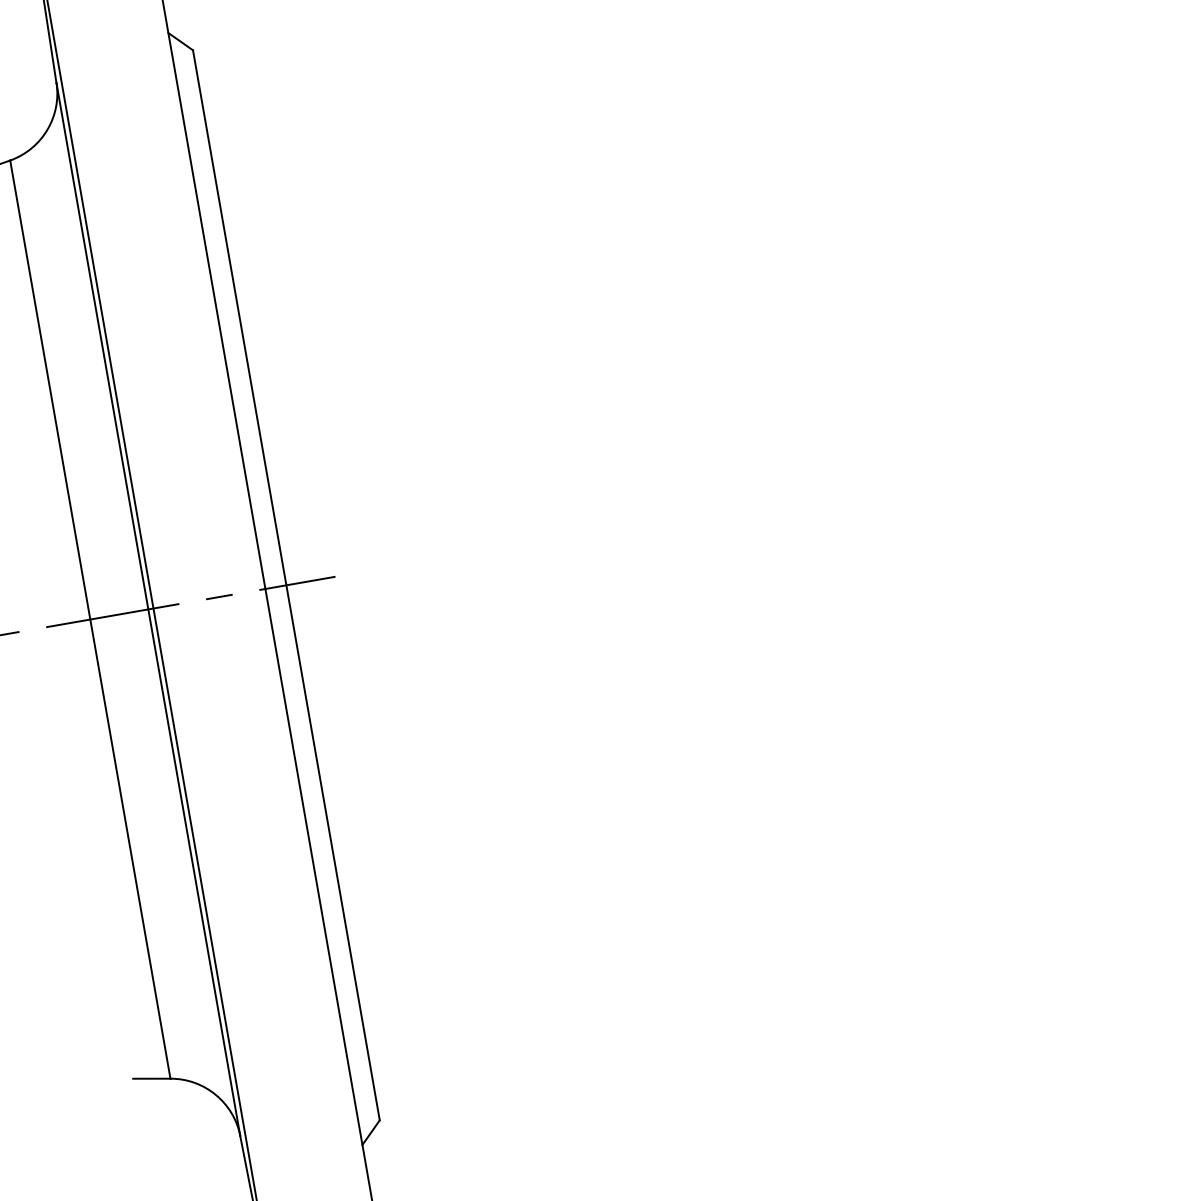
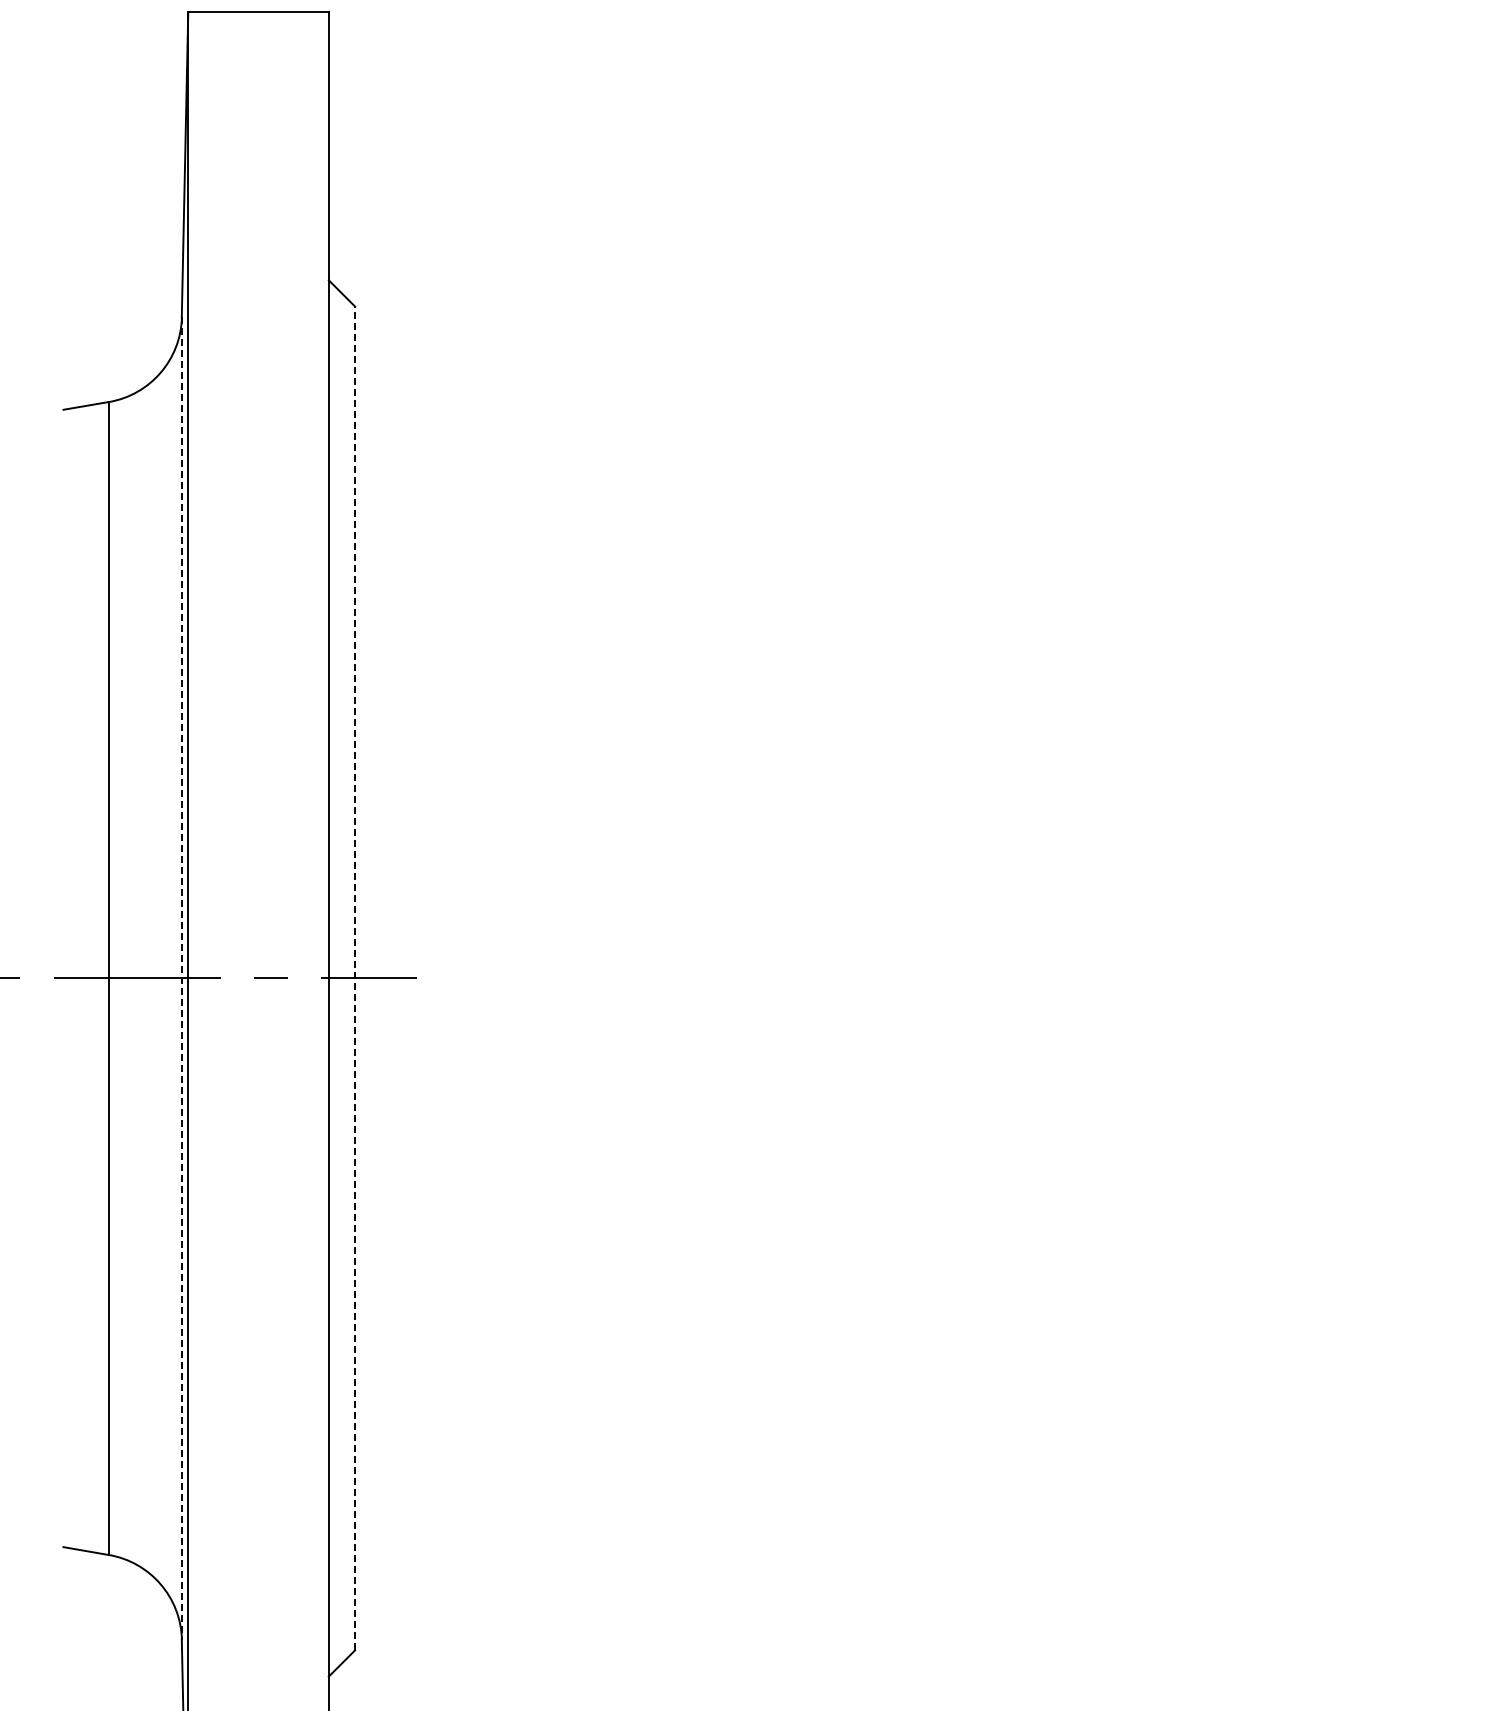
line: (286, 585) -> (355, 978), solid -> dashed
line: (148, 609) -> (181, 978), solid -> dashed

